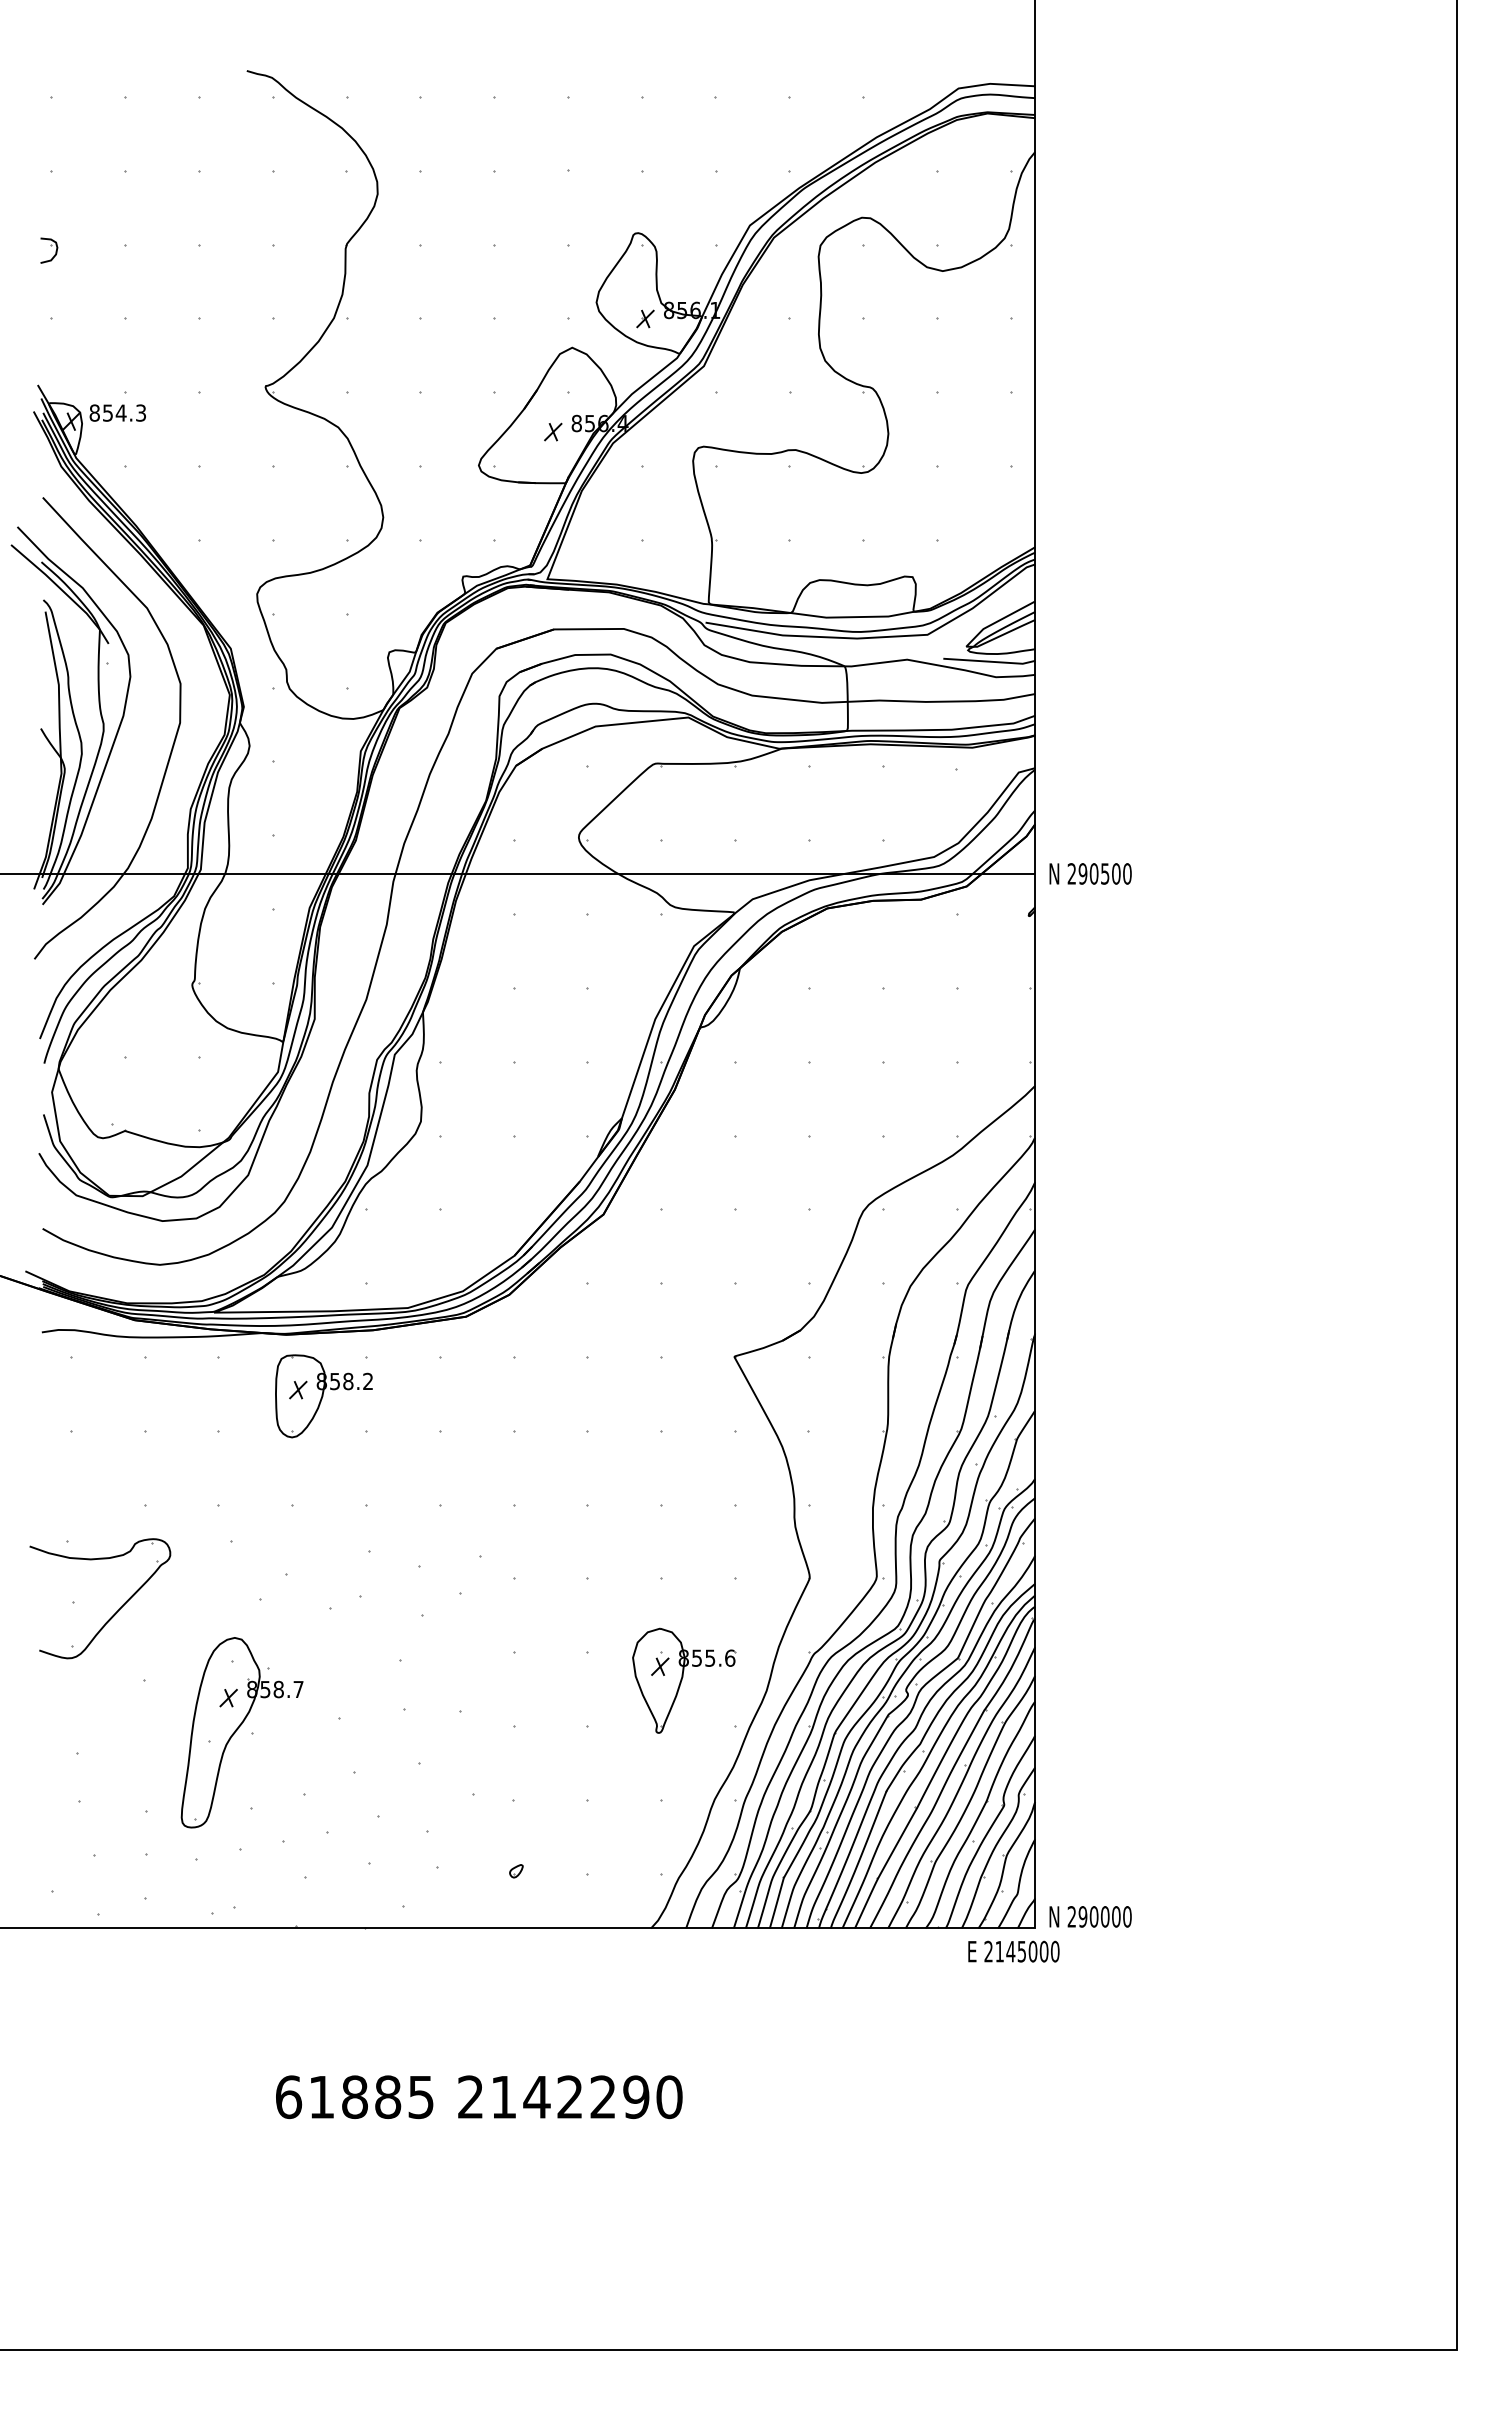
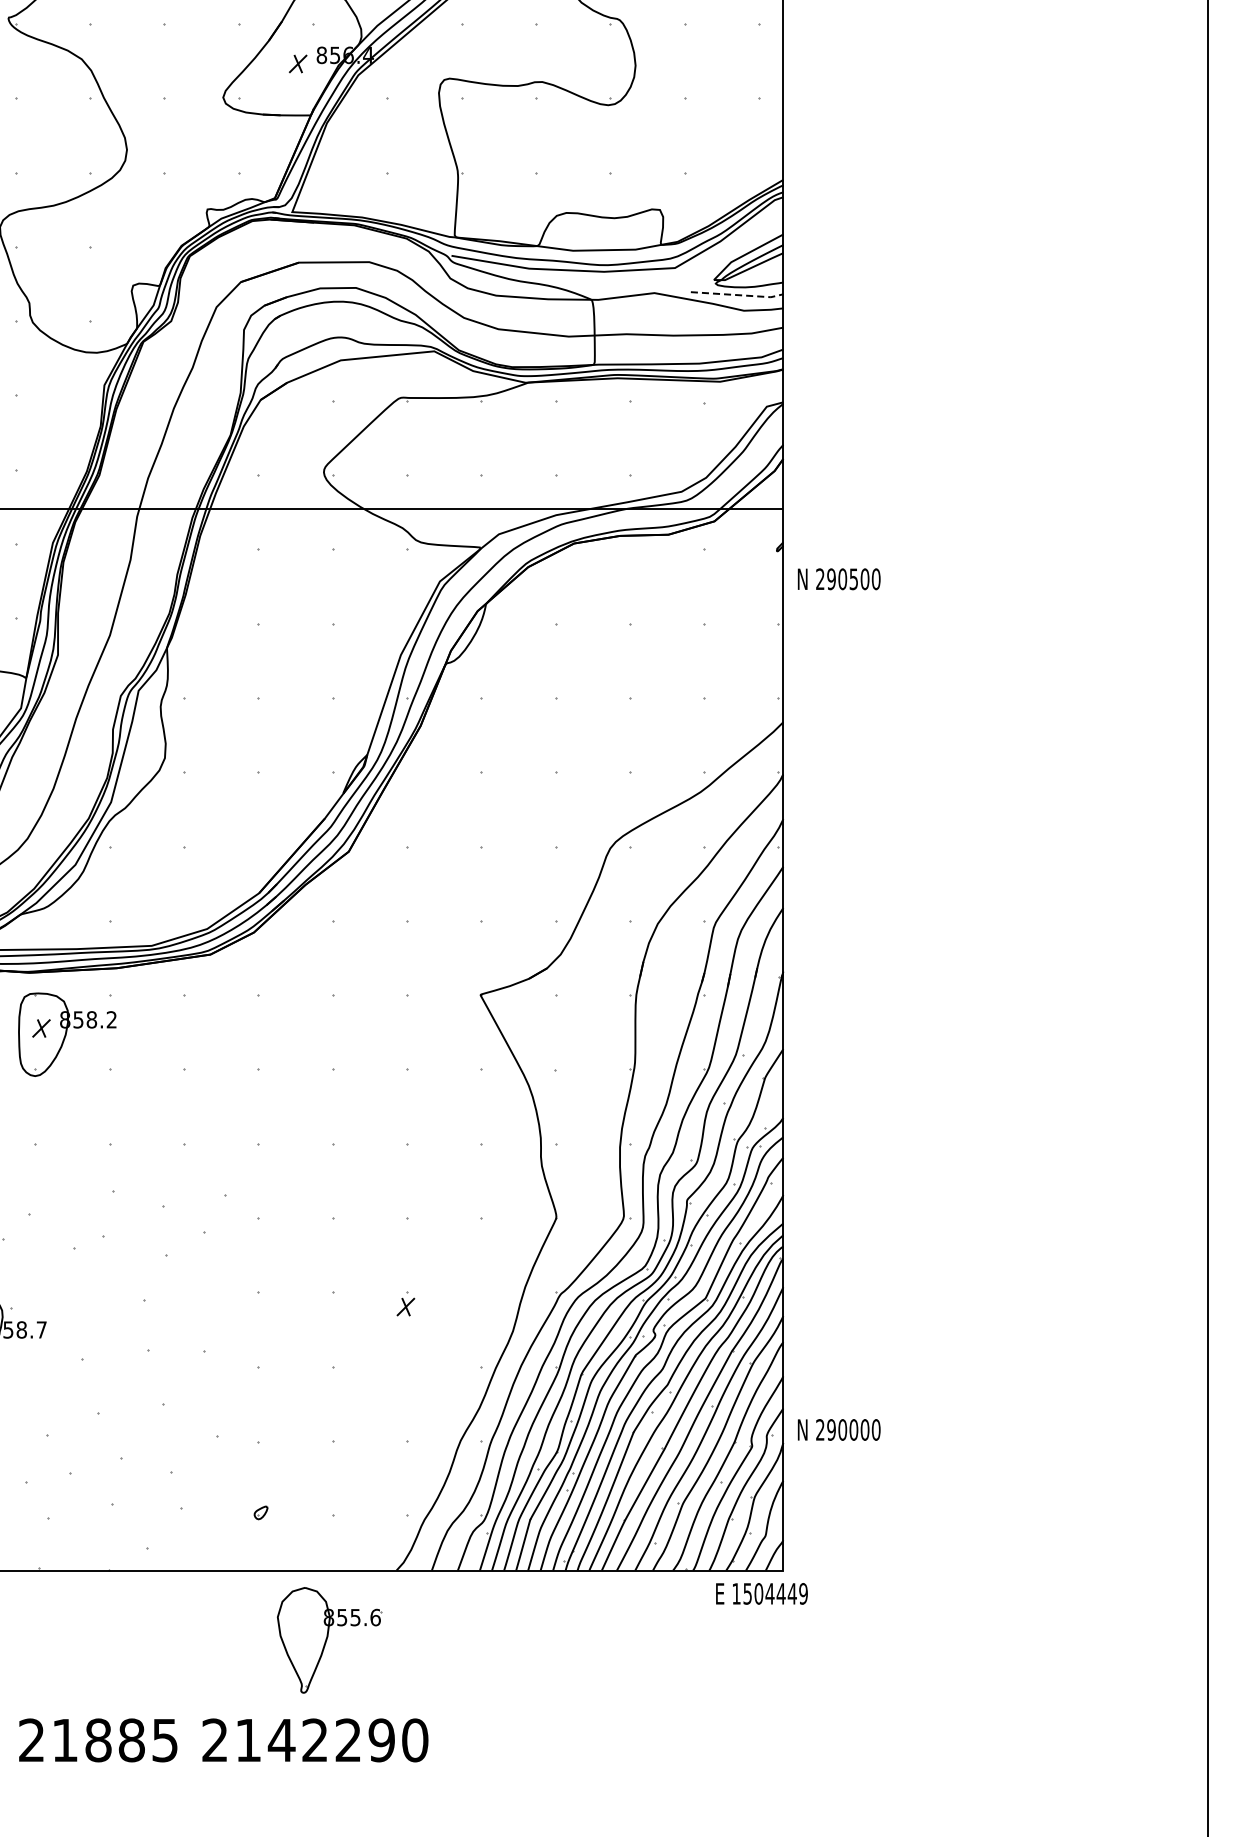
line: (990, 661) -> (738, 294), solid -> dashed
text: (1090, 873) -> (839, 578), moved
part: (684, 1680) -> (329, 1640), moved
text: (1090, 1916) -> (839, 1429), moved
text: (1021, 1951) -> (769, 1593), 2145000 -> 1504449
text: (289, 2097) -> (32, 1740), 61885 -> 21885

